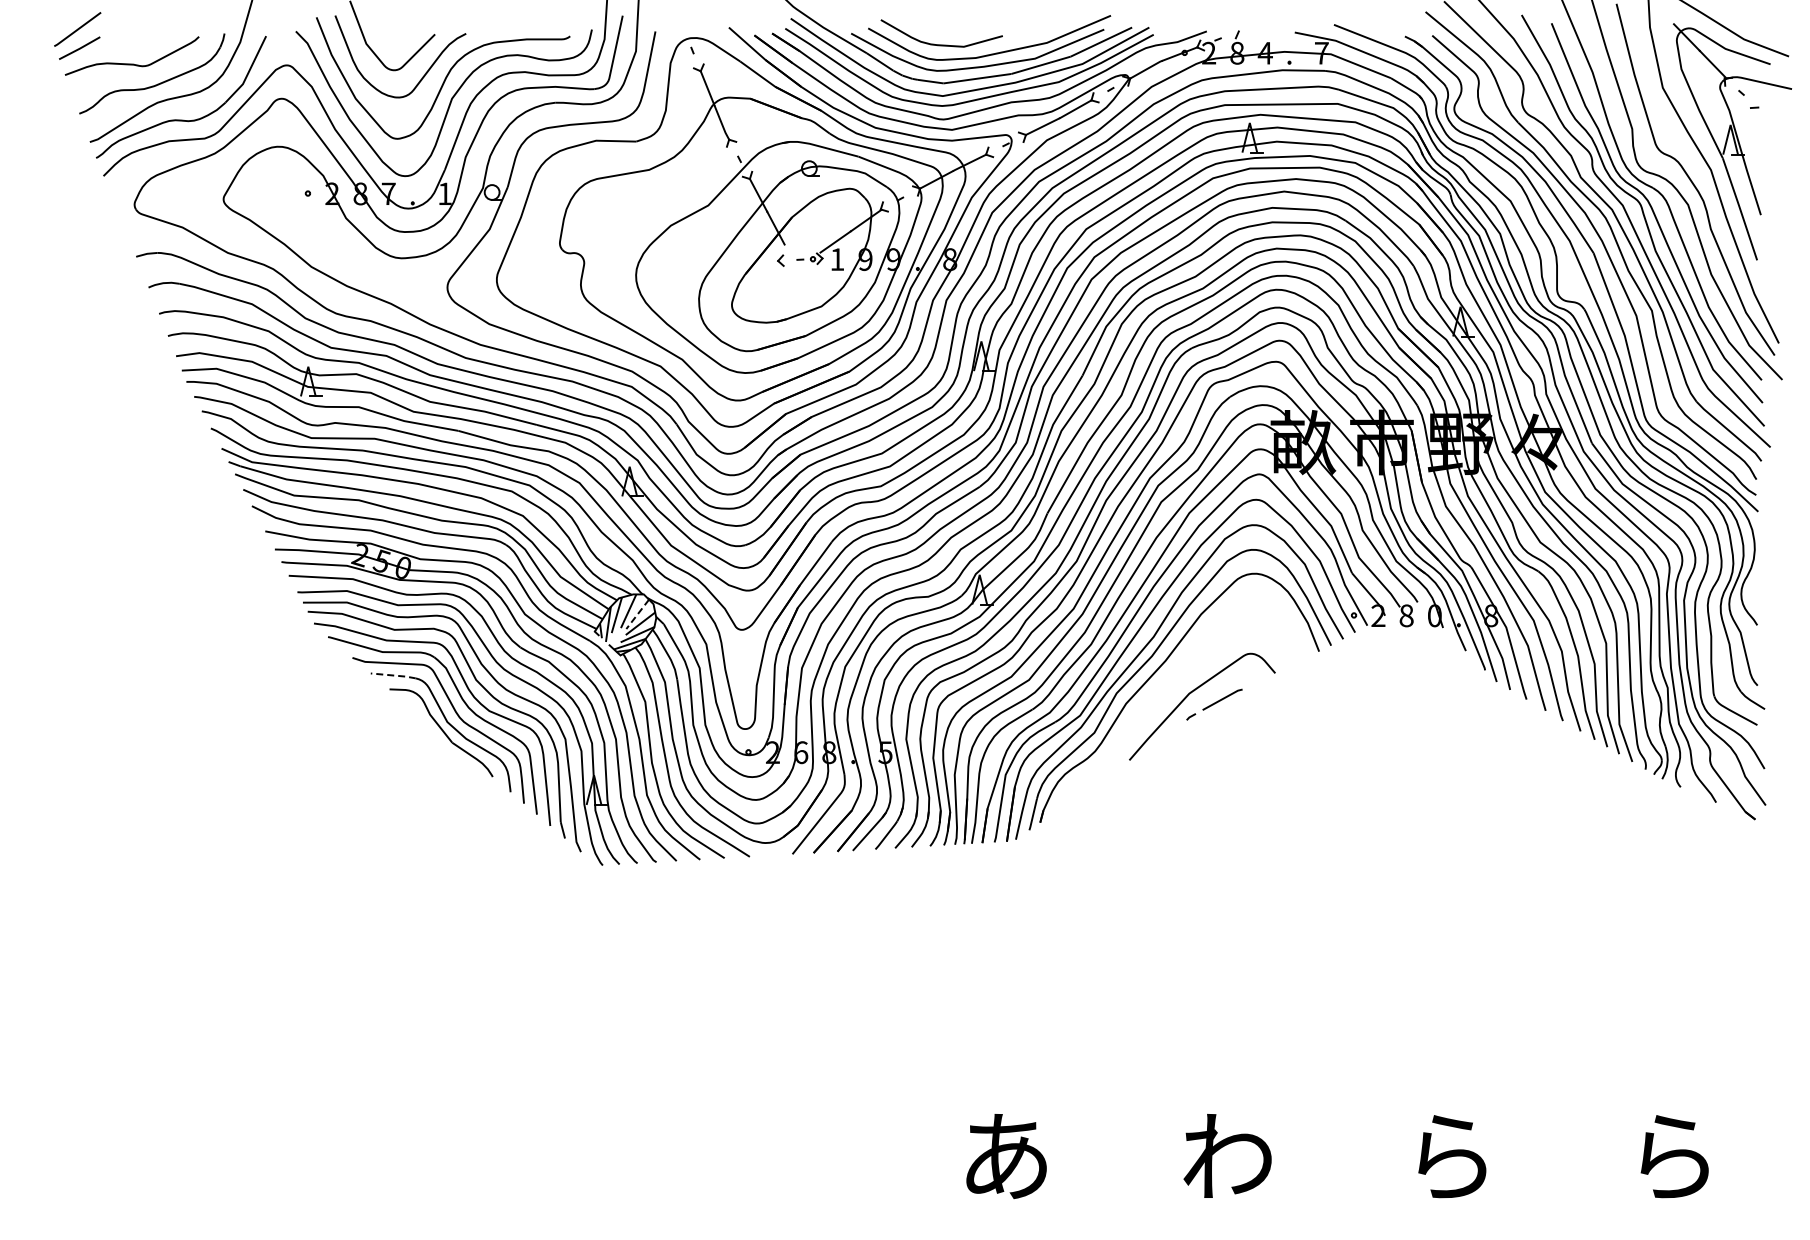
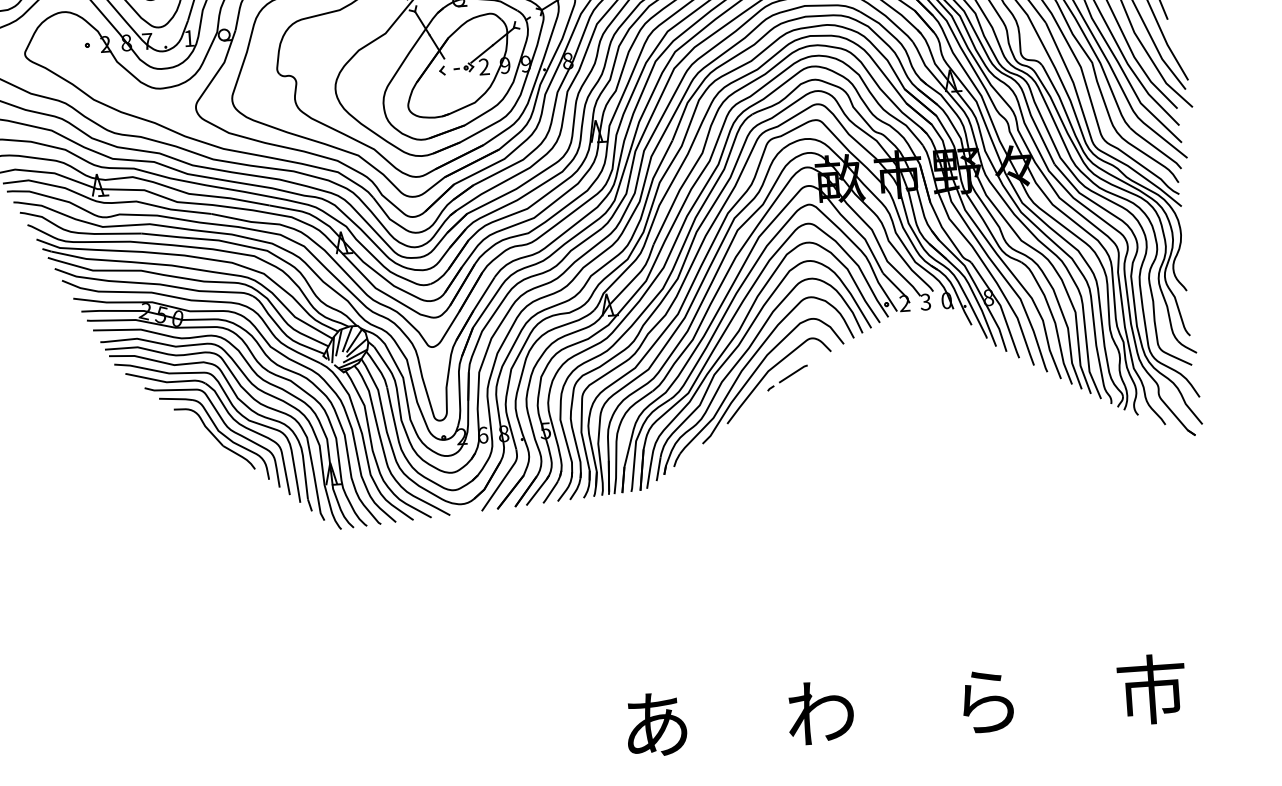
text: (837, 259) -> (484, 66), 1 -> 2
line: (637, 614) -> (354, 341), dashed -> solid
text: (1406, 615) -> (925, 301), 8 -> 3
line: (394, 675) -> (176, 399), dashed -> solid
part: (1170, 695) -> (754, 373), added
text: (1672, 1155) -> (1151, 689), ら -> 市

